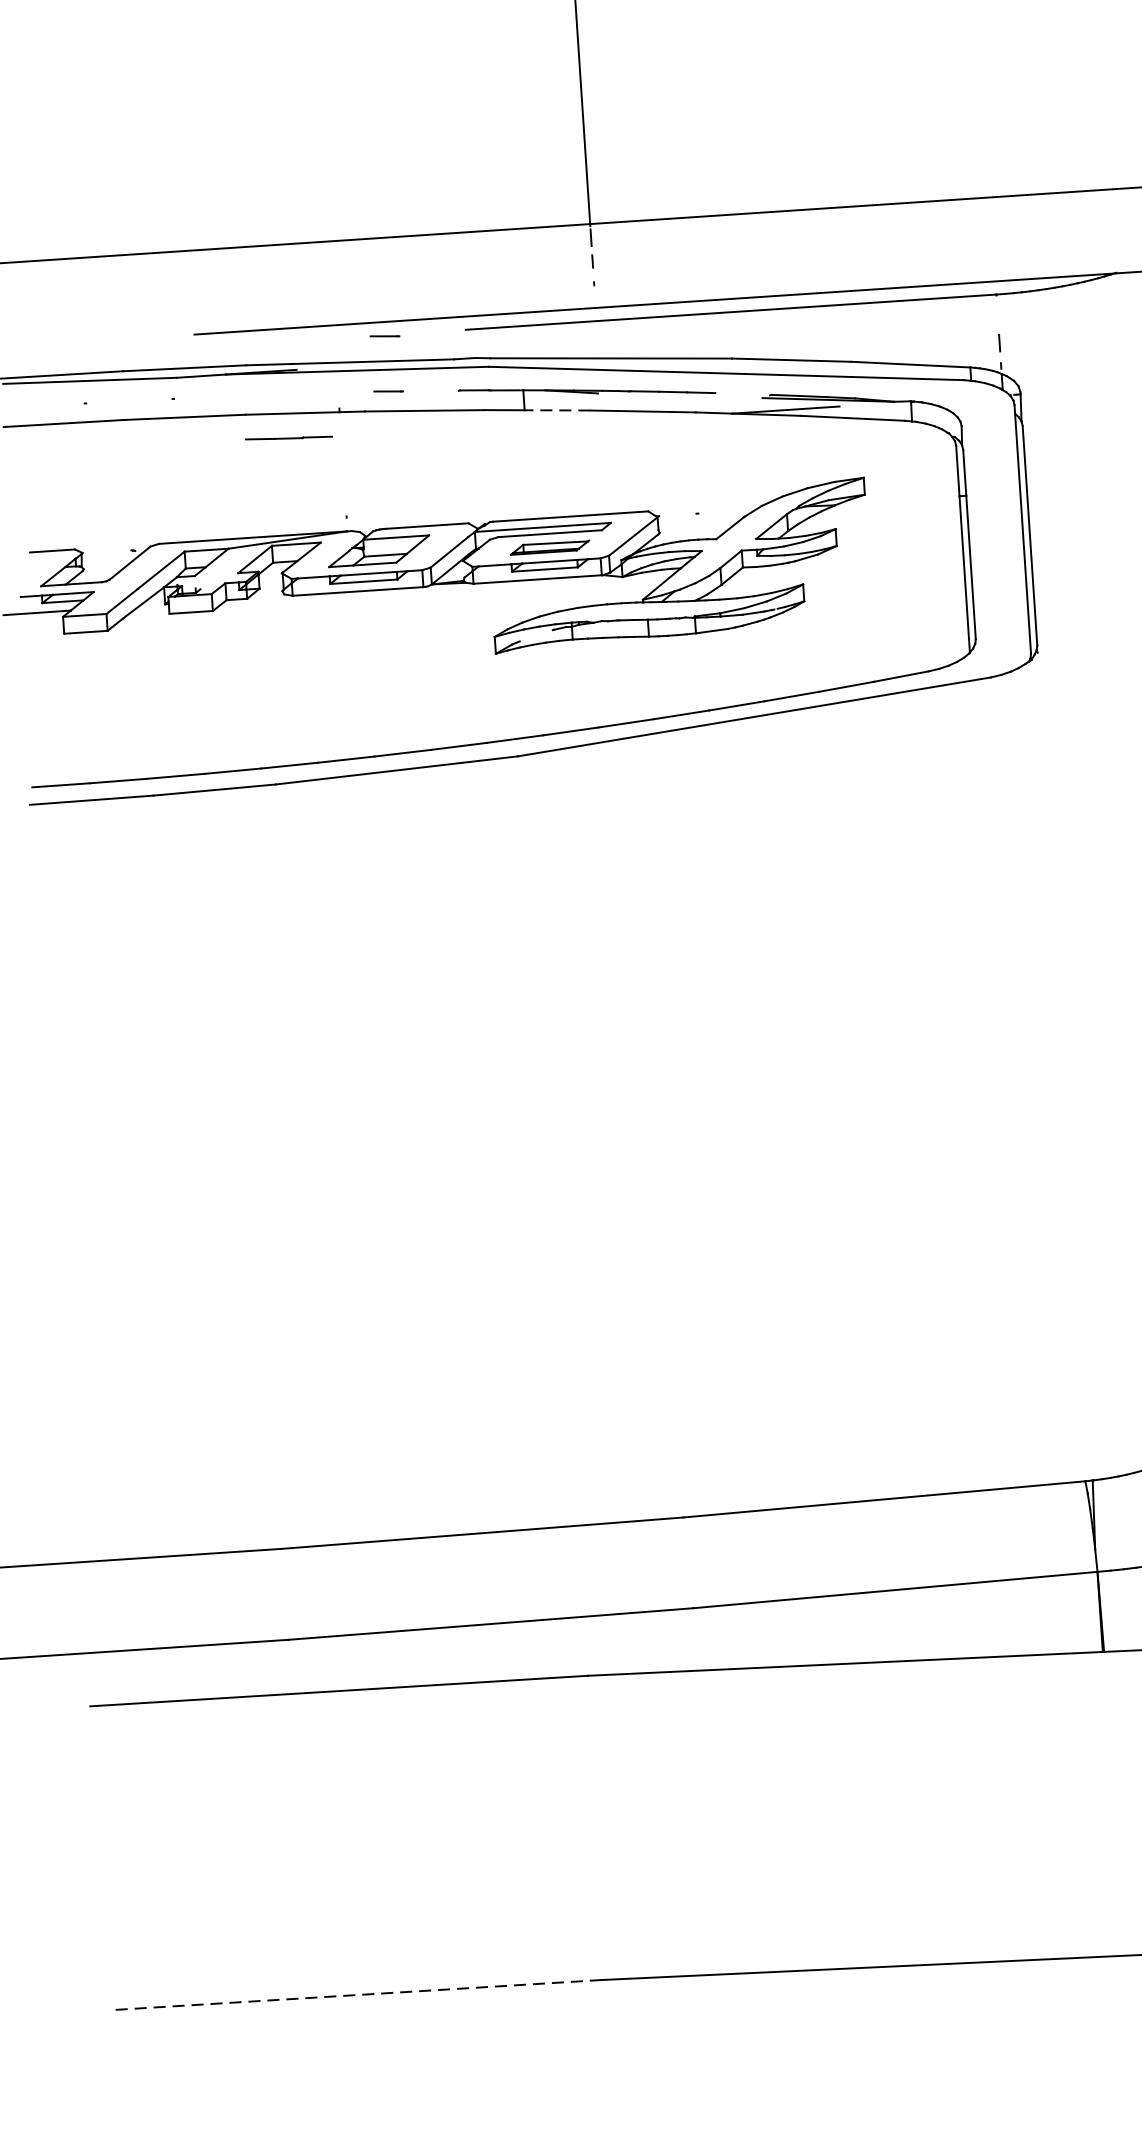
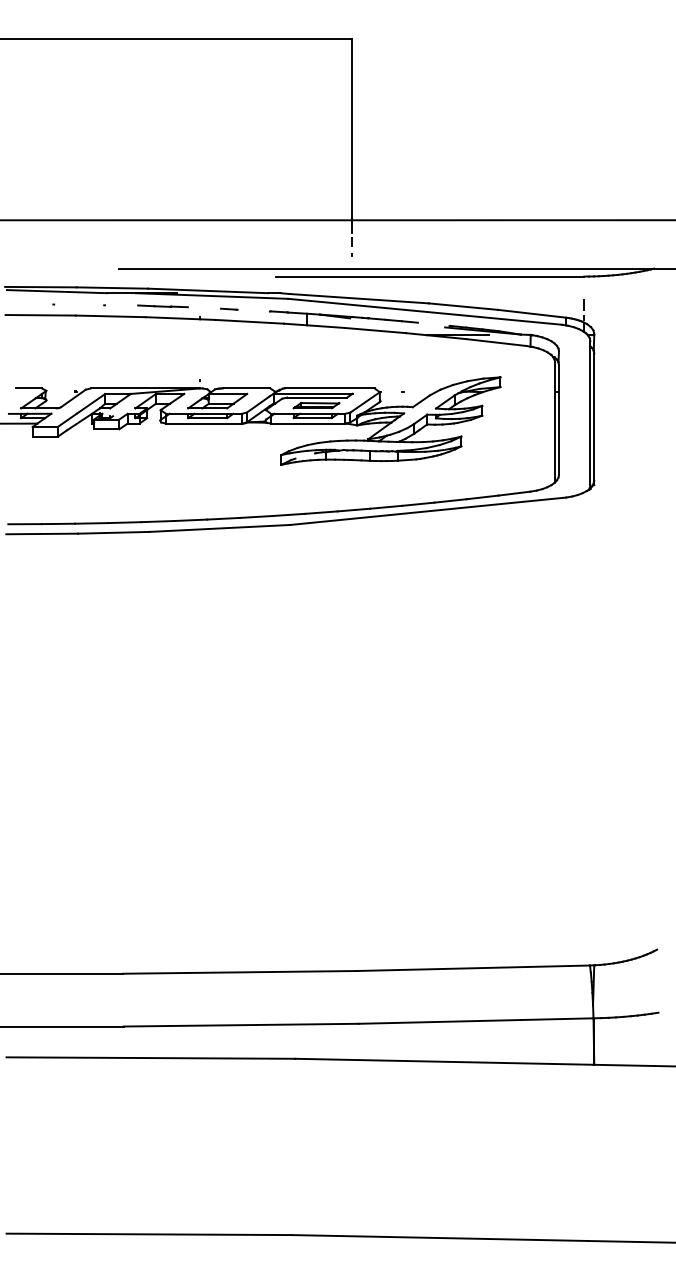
line: (385, 335) -> (229, 276), removed
line: (556, 410) -> (325, 326), dashed -> solid
line: (288, 438) -> (162, 306), moved
line: (355, 1995) -> (148, 1234), dashed -> solid

